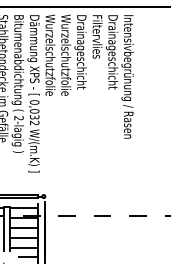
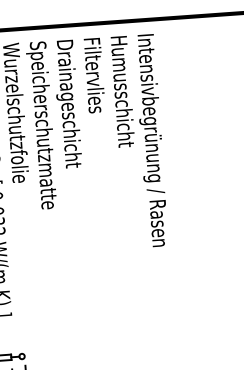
text: (111, 52) -> (120, 100), Drainageschicht -> Humusschicht
text: (64, 63) -> (41, 125), Wurzelschutzfolie -> Speicherschutzmatte

